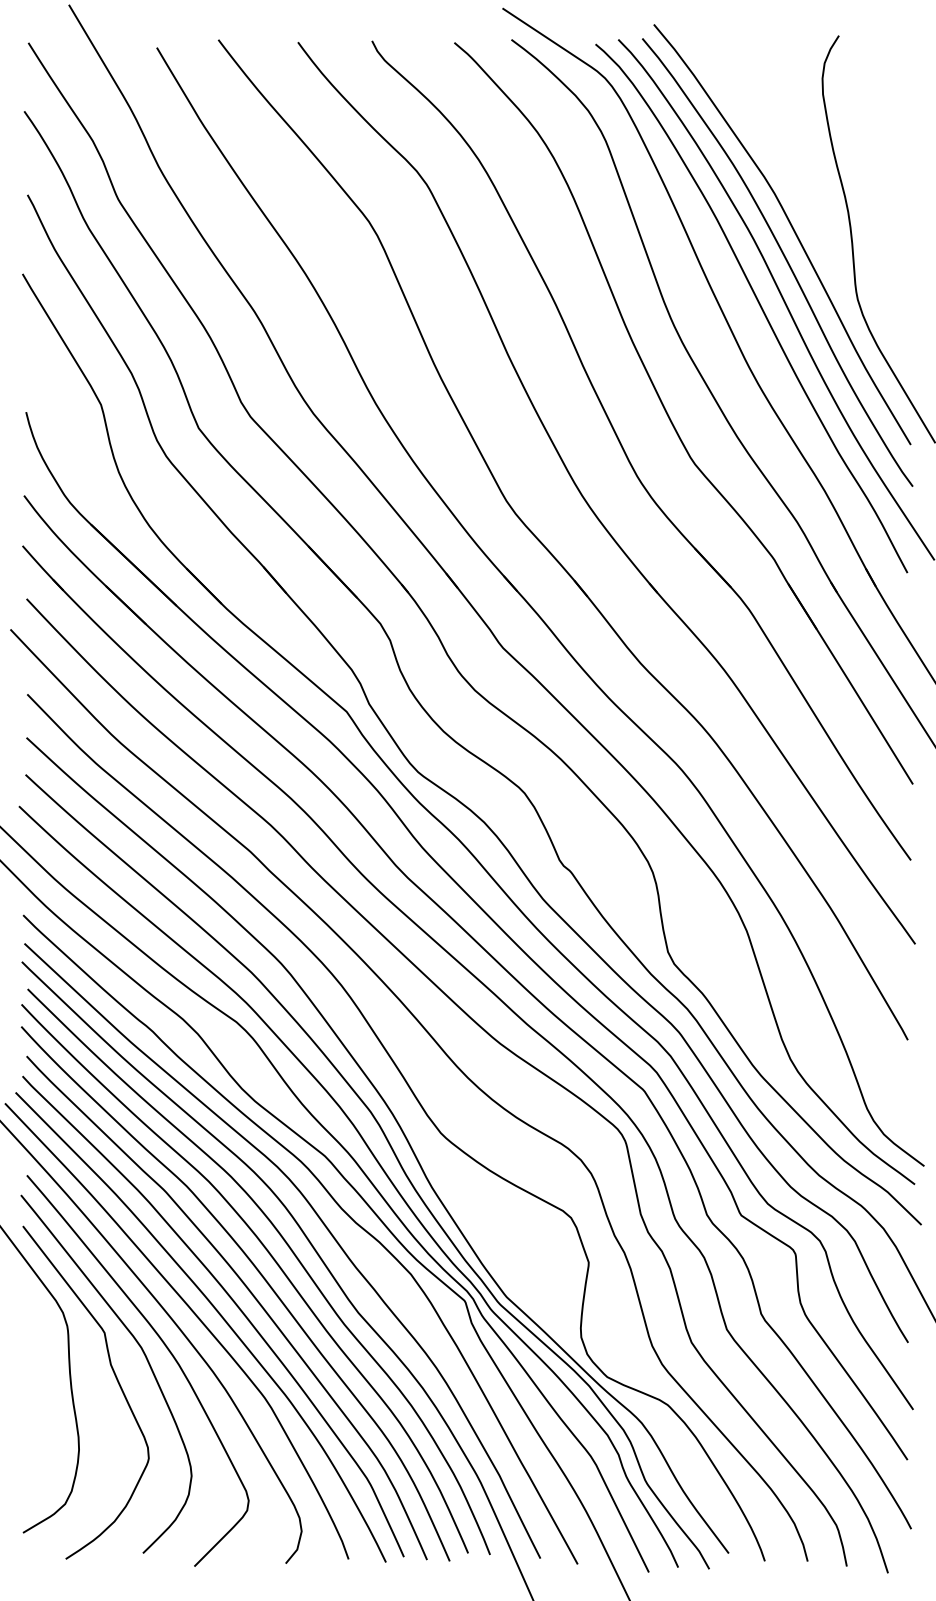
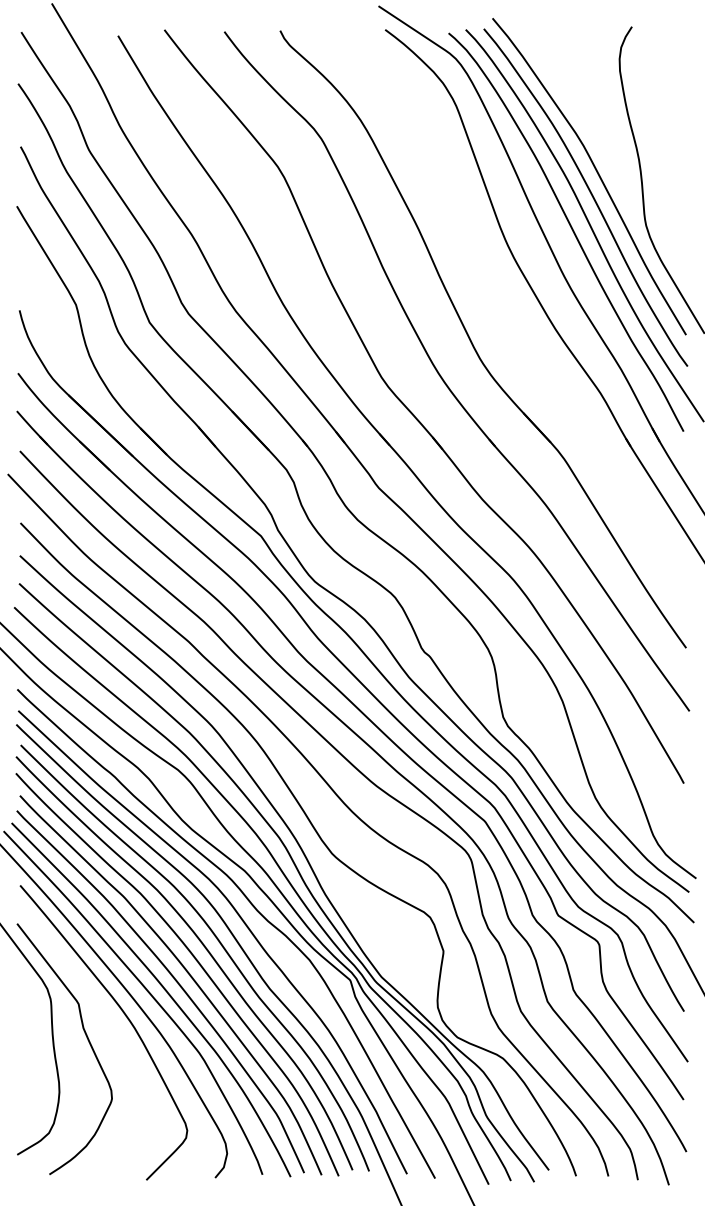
part: (672, 420) -> (506, 316), removed
curve: (144, 1355) -> (108, 1021), removed

